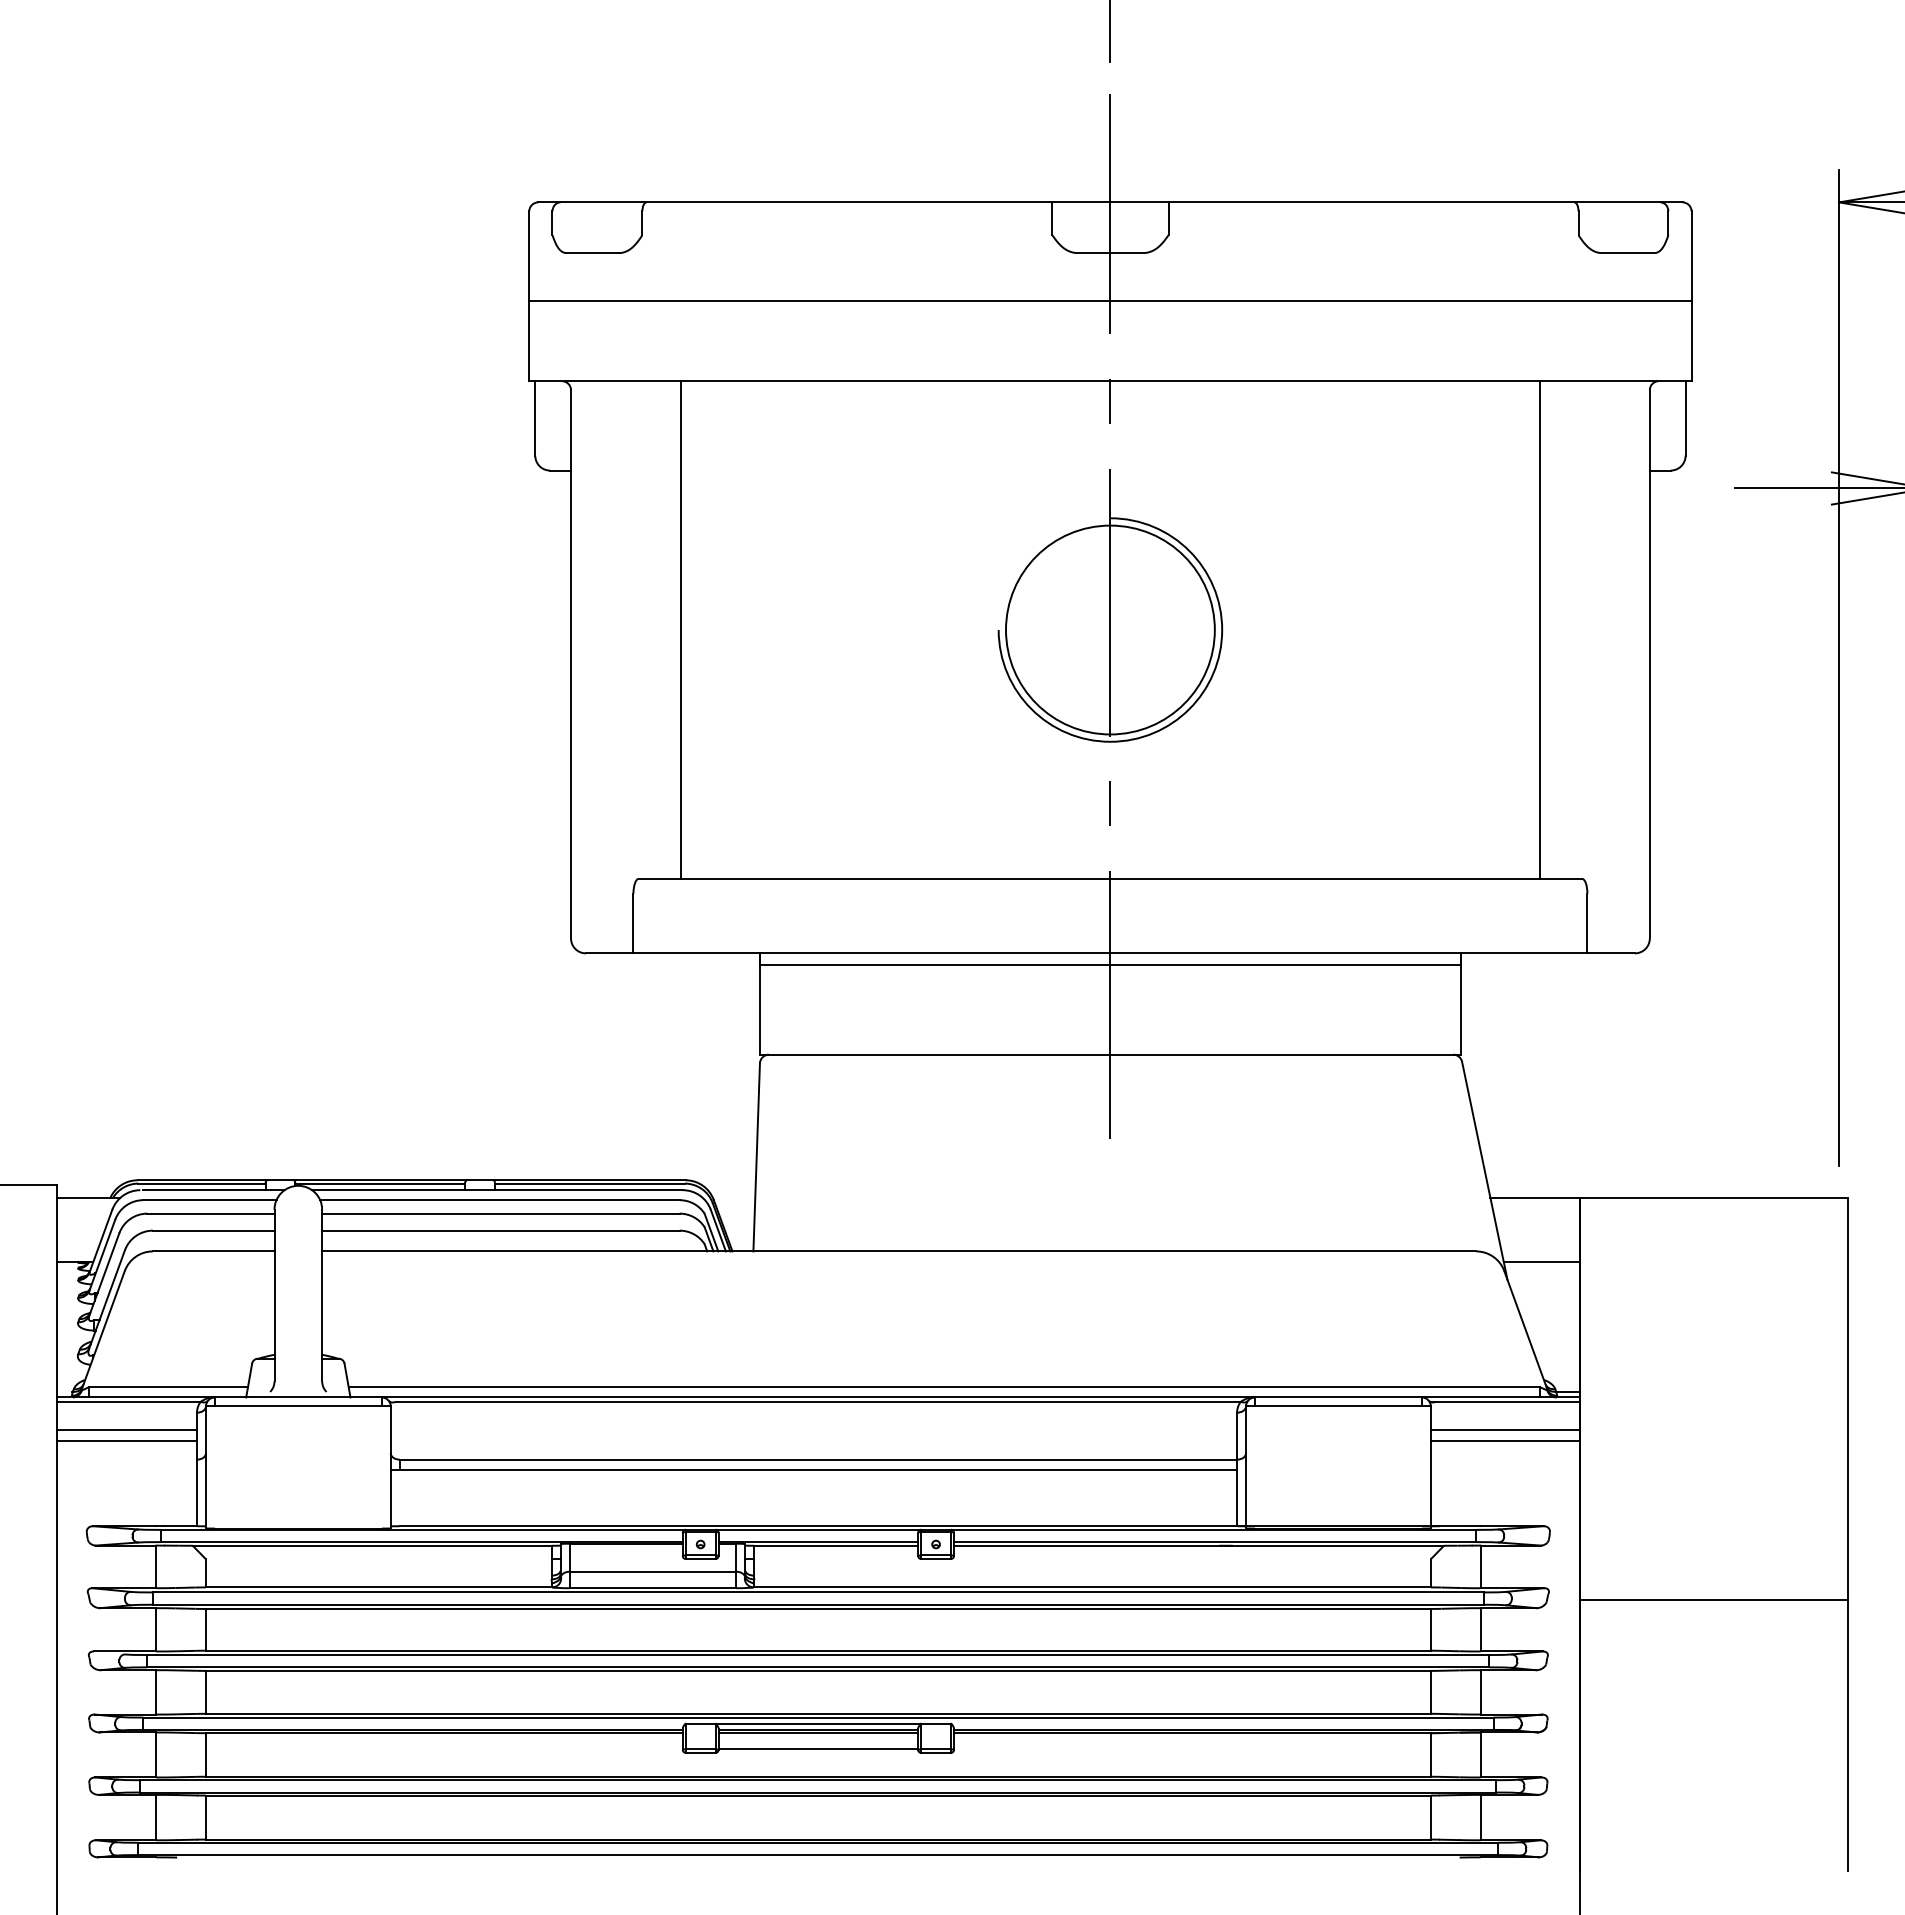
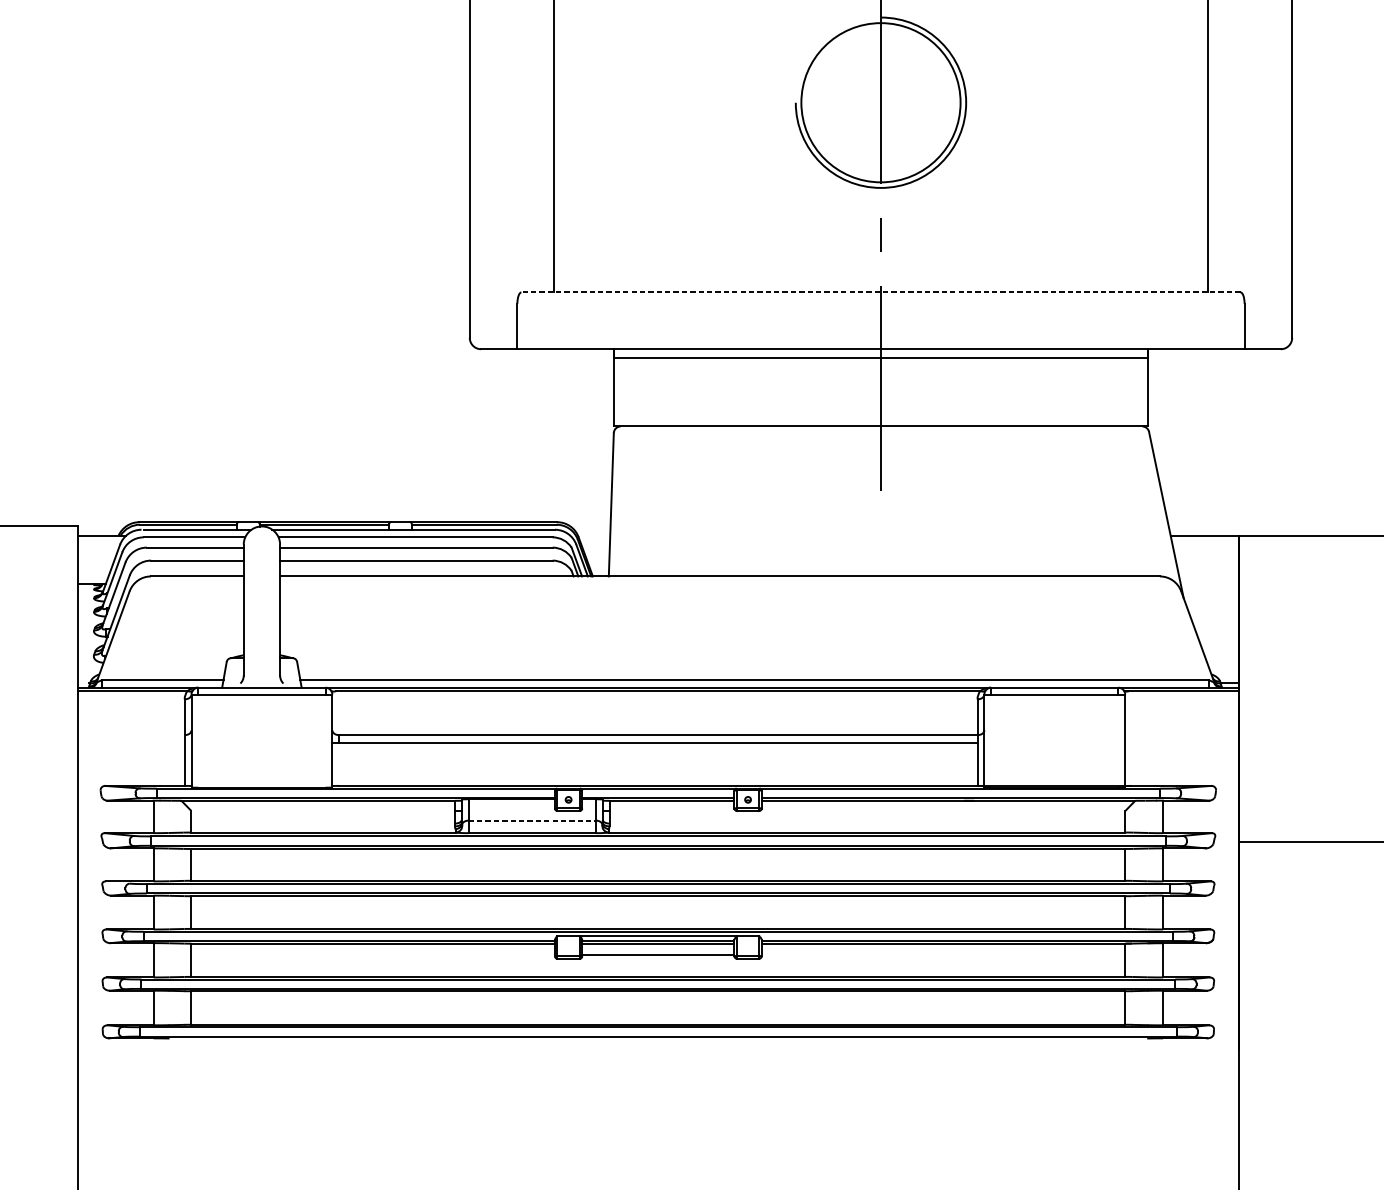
line: (1110, 878) -> (881, 292), solid -> dashed
line: (1541, 1261) -> (1209, 584), removed
line: (126, 1430) -> (130, 712), removed
line: (1504, 1430) -> (1181, 712), removed
line: (126, 1440) -> (130, 720), removed
line: (1504, 1440) -> (1181, 720), removed
line: (653, 1571) -> (532, 820), solid -> dashed

